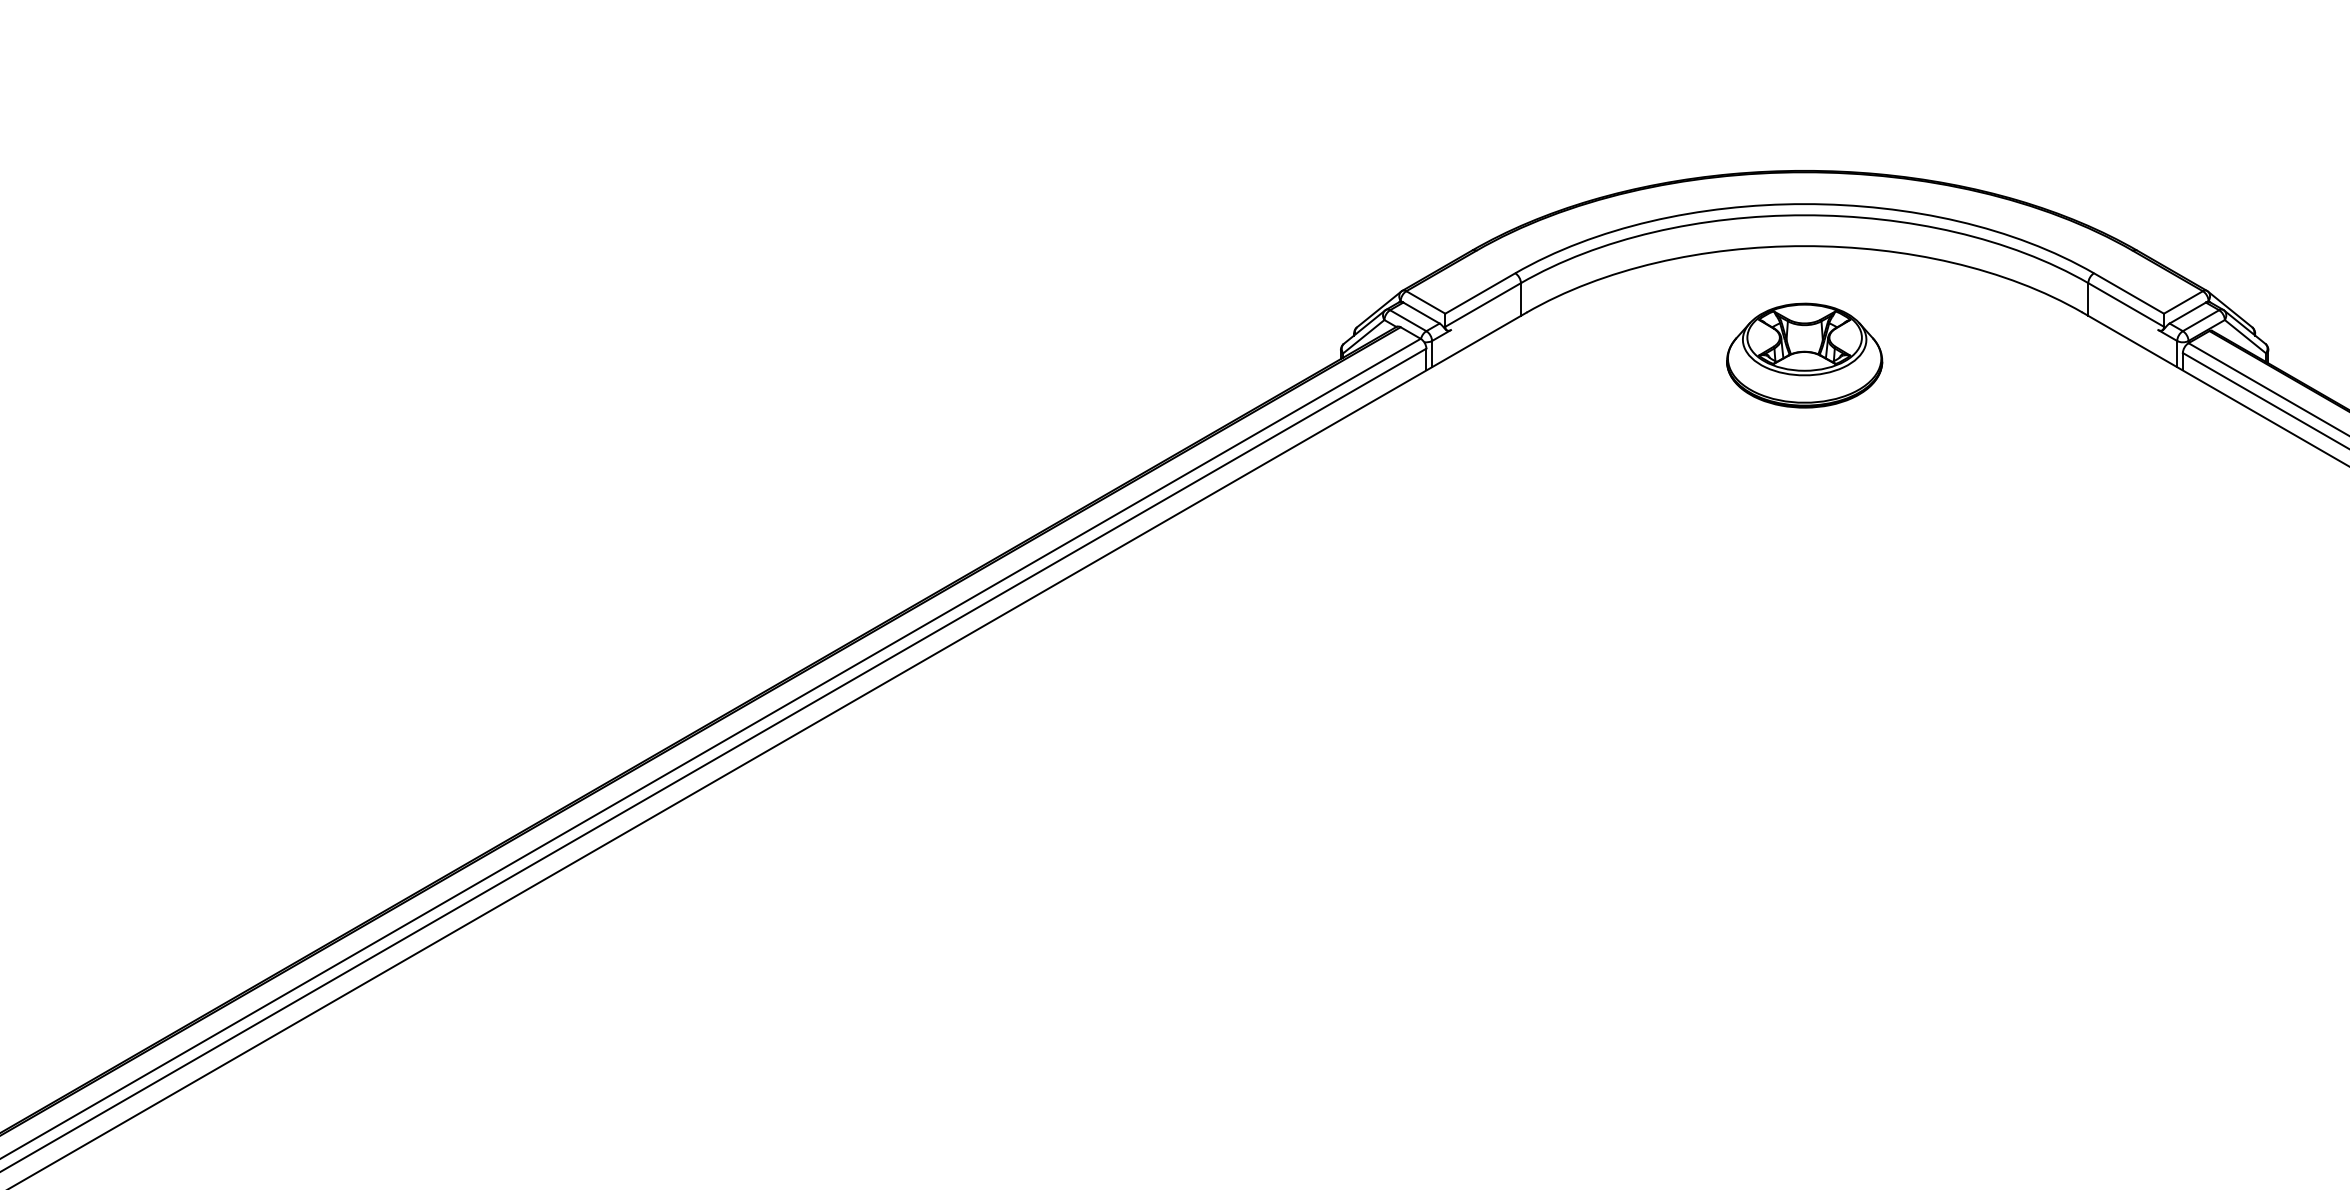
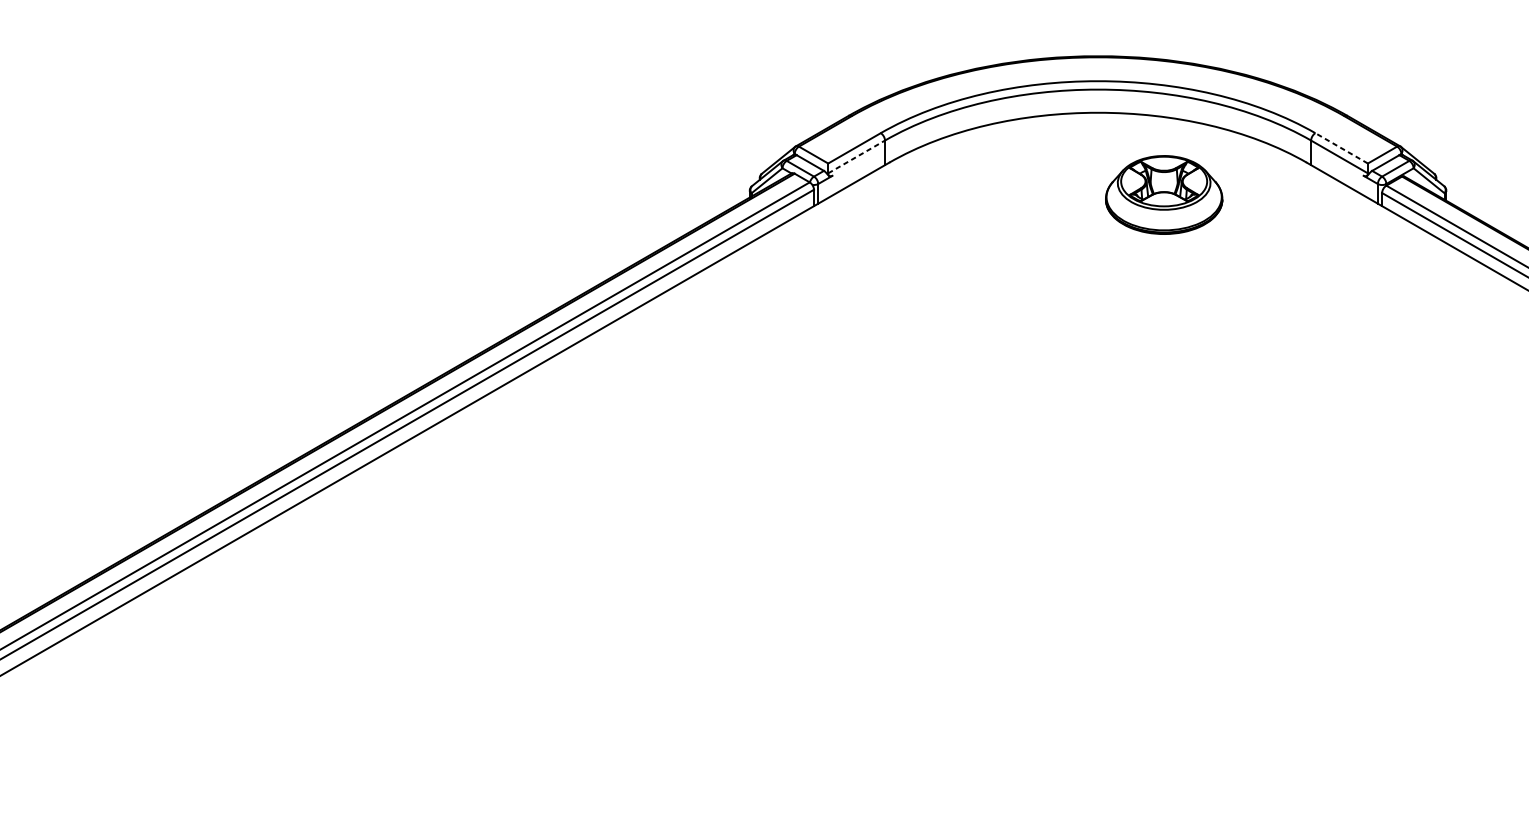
line: (2128, 293) -> (1341, 148), solid -> dashed
line: (1483, 304) -> (856, 156), solid -> dashed
part: (1804, 355) -> (1164, 194), moved

